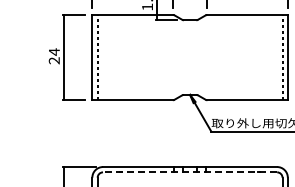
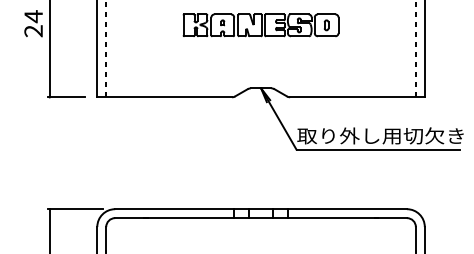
part: (190, 57) -> (261, 25), added
line: (189, 172) -> (260, 218), dashed -> solid

